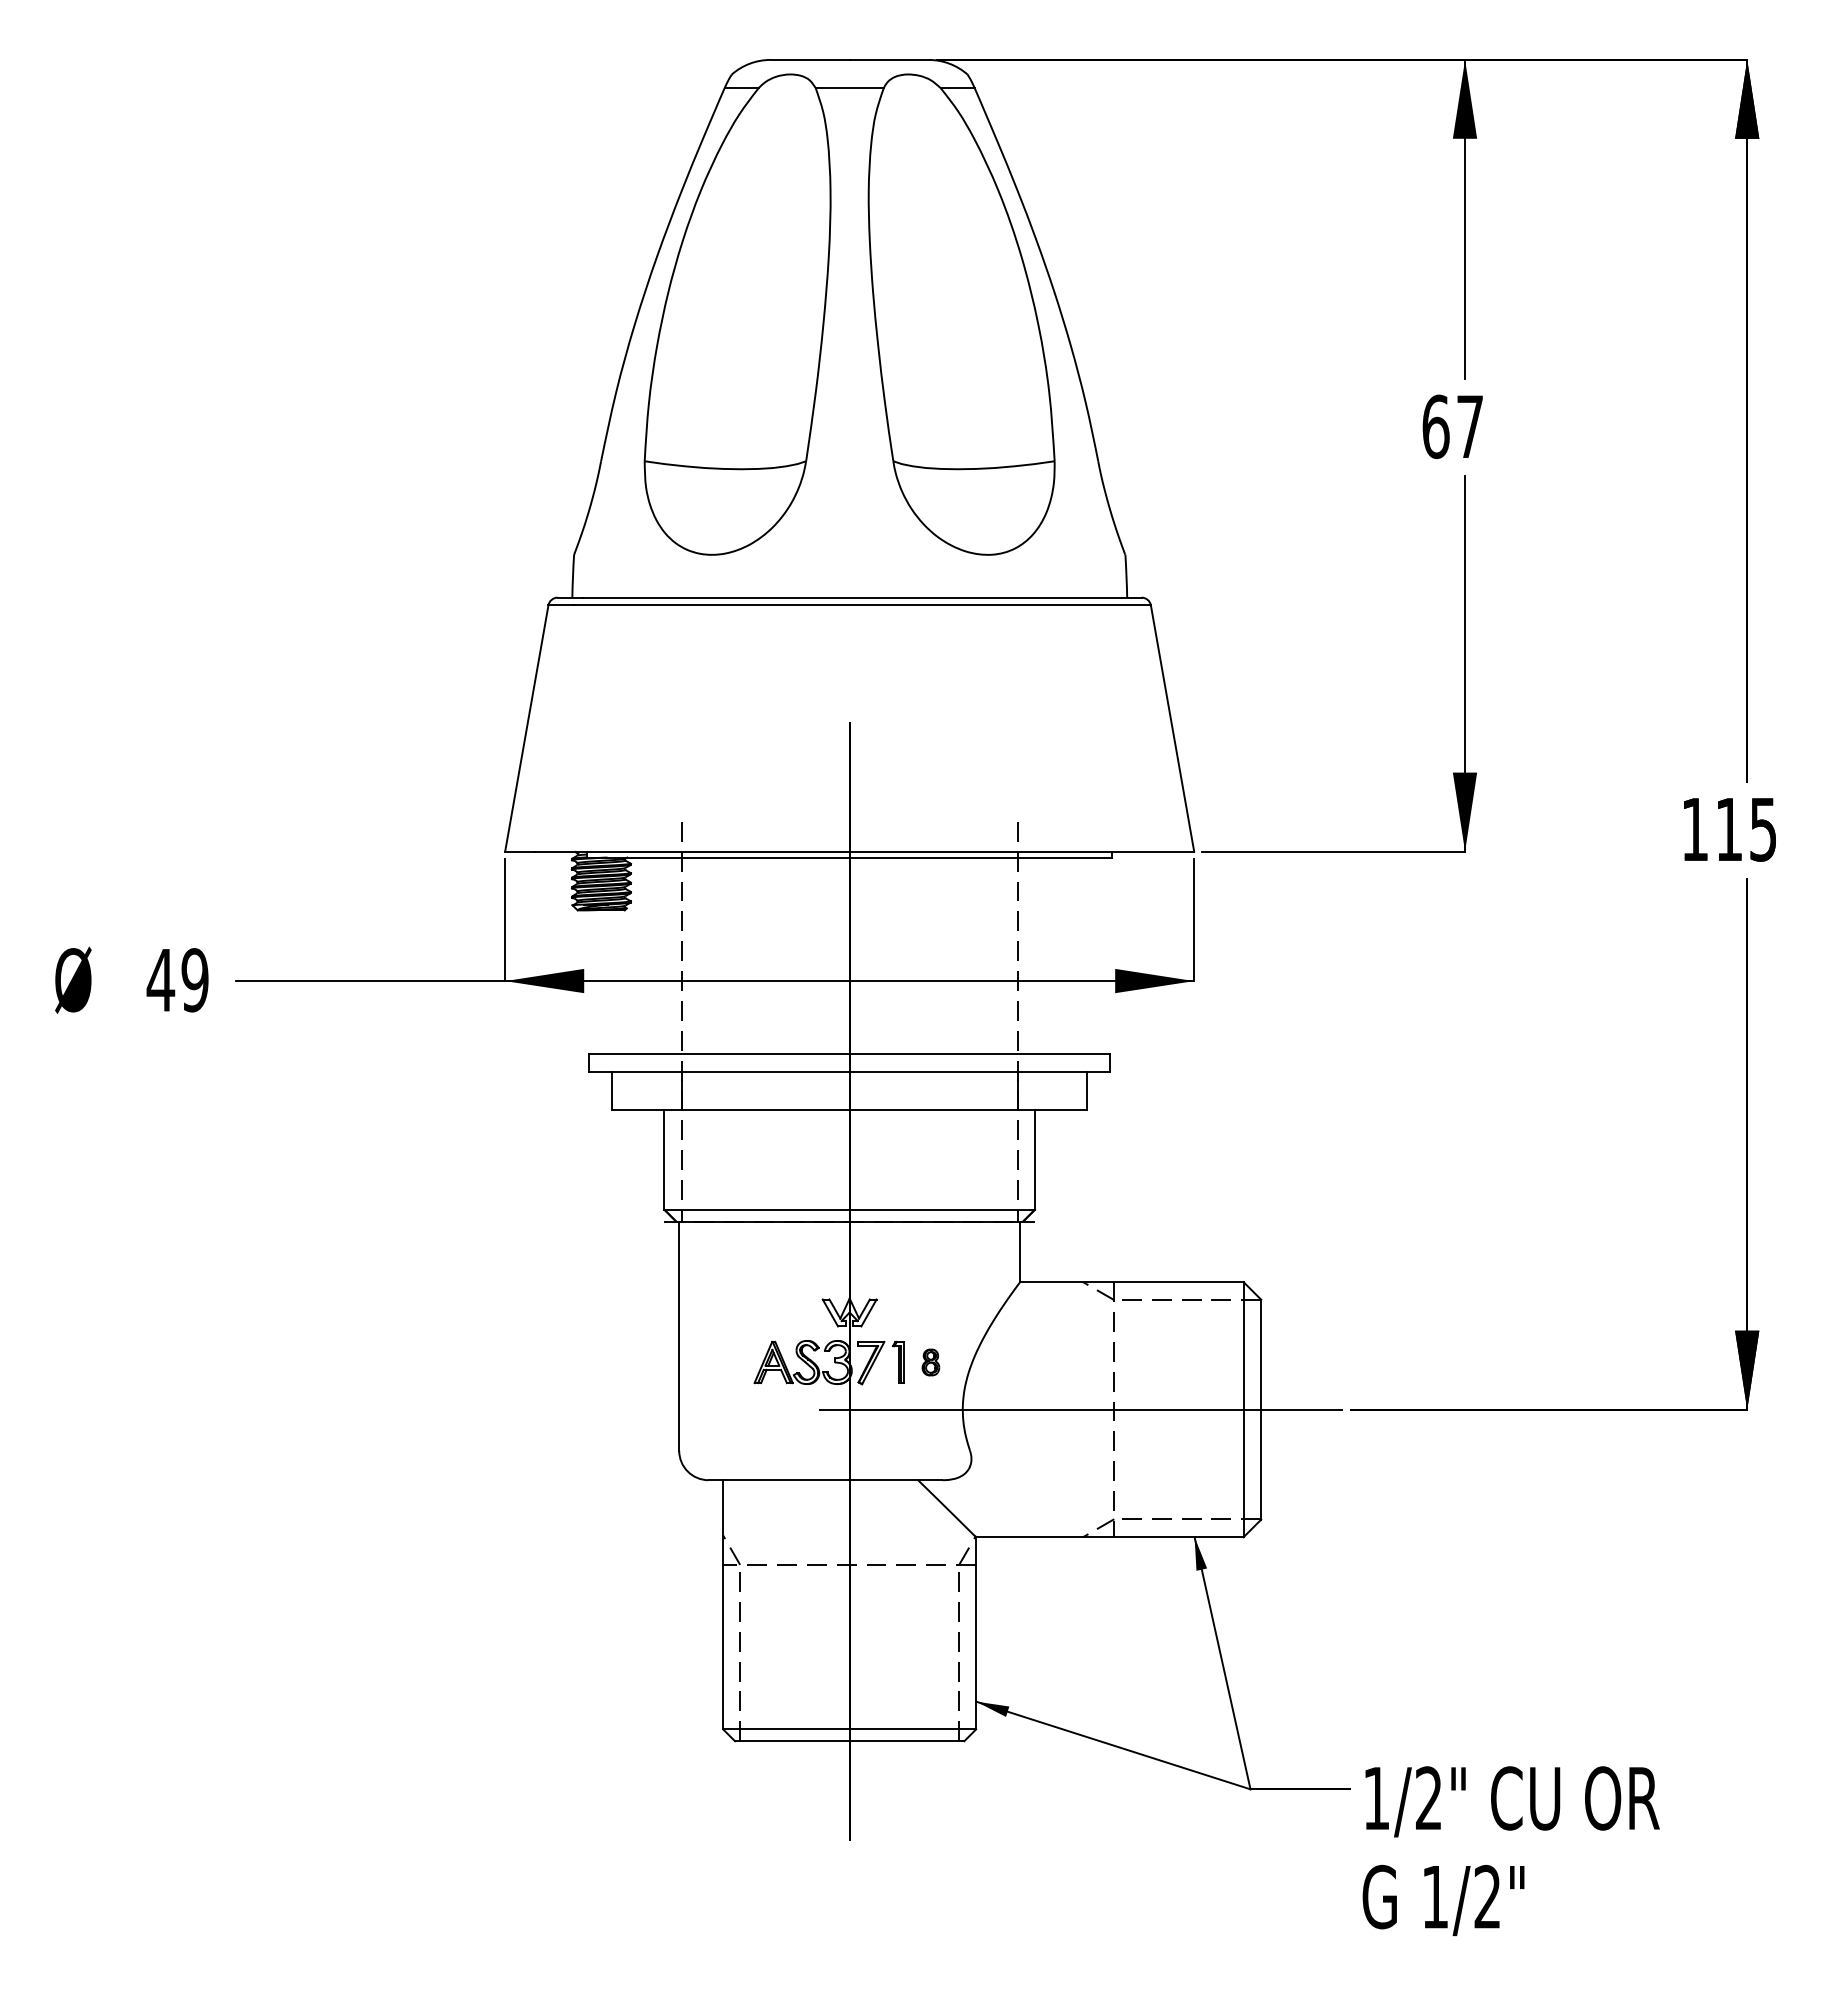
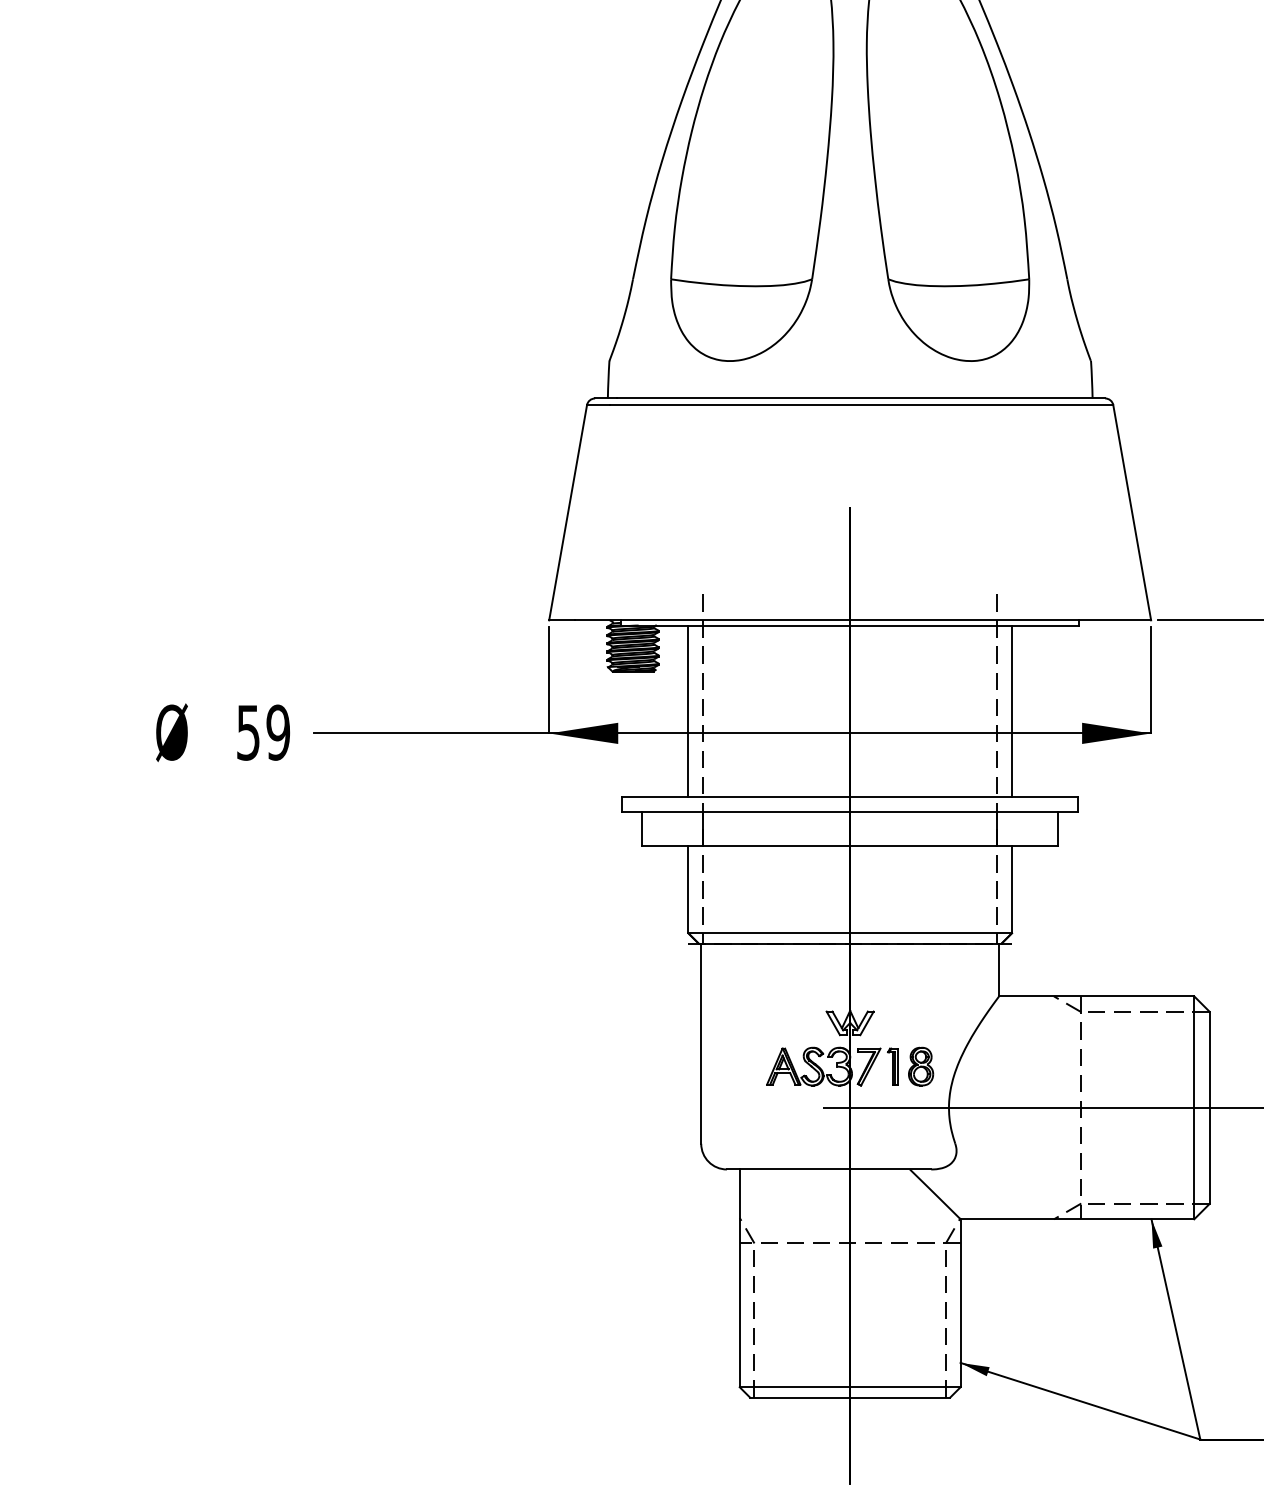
line: (664, 955) -> (688, 711), added
line: (1034, 955) -> (1011, 711), added
text: (160, 980) -> (248, 732), 49 -> 59
part: (930, 1362) -> (920, 1066), size x1.67

